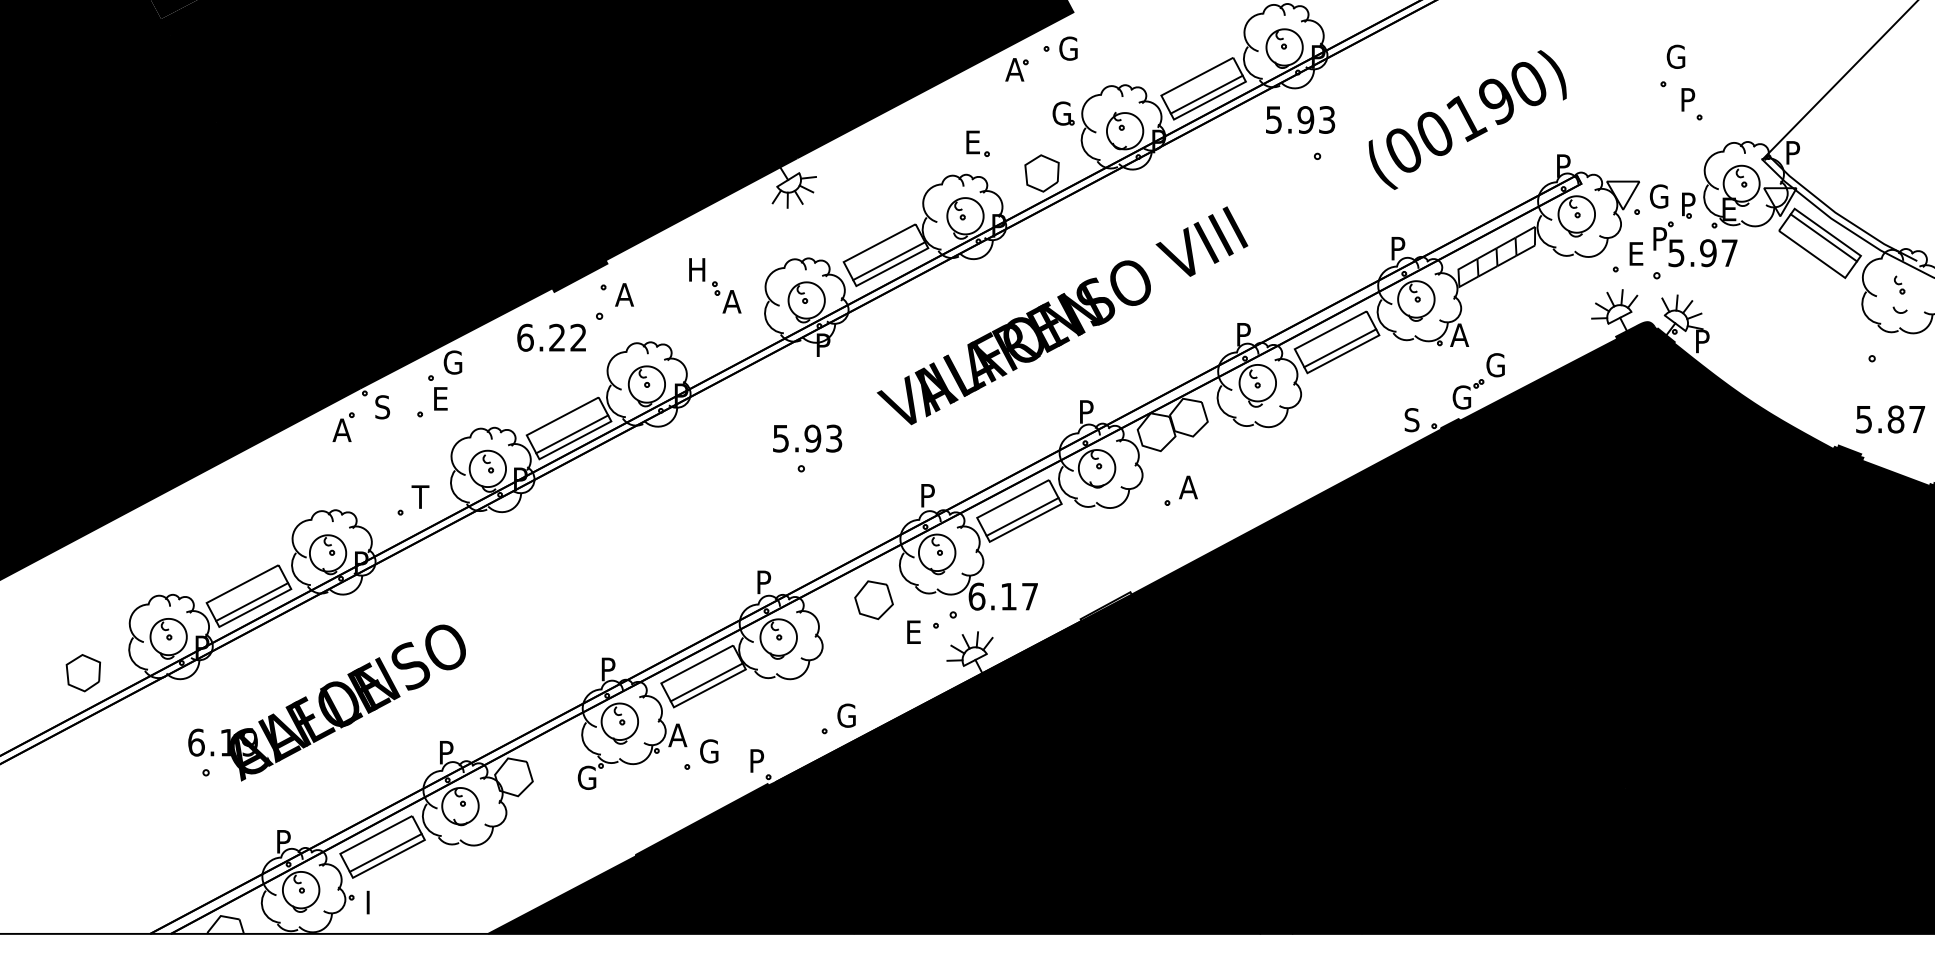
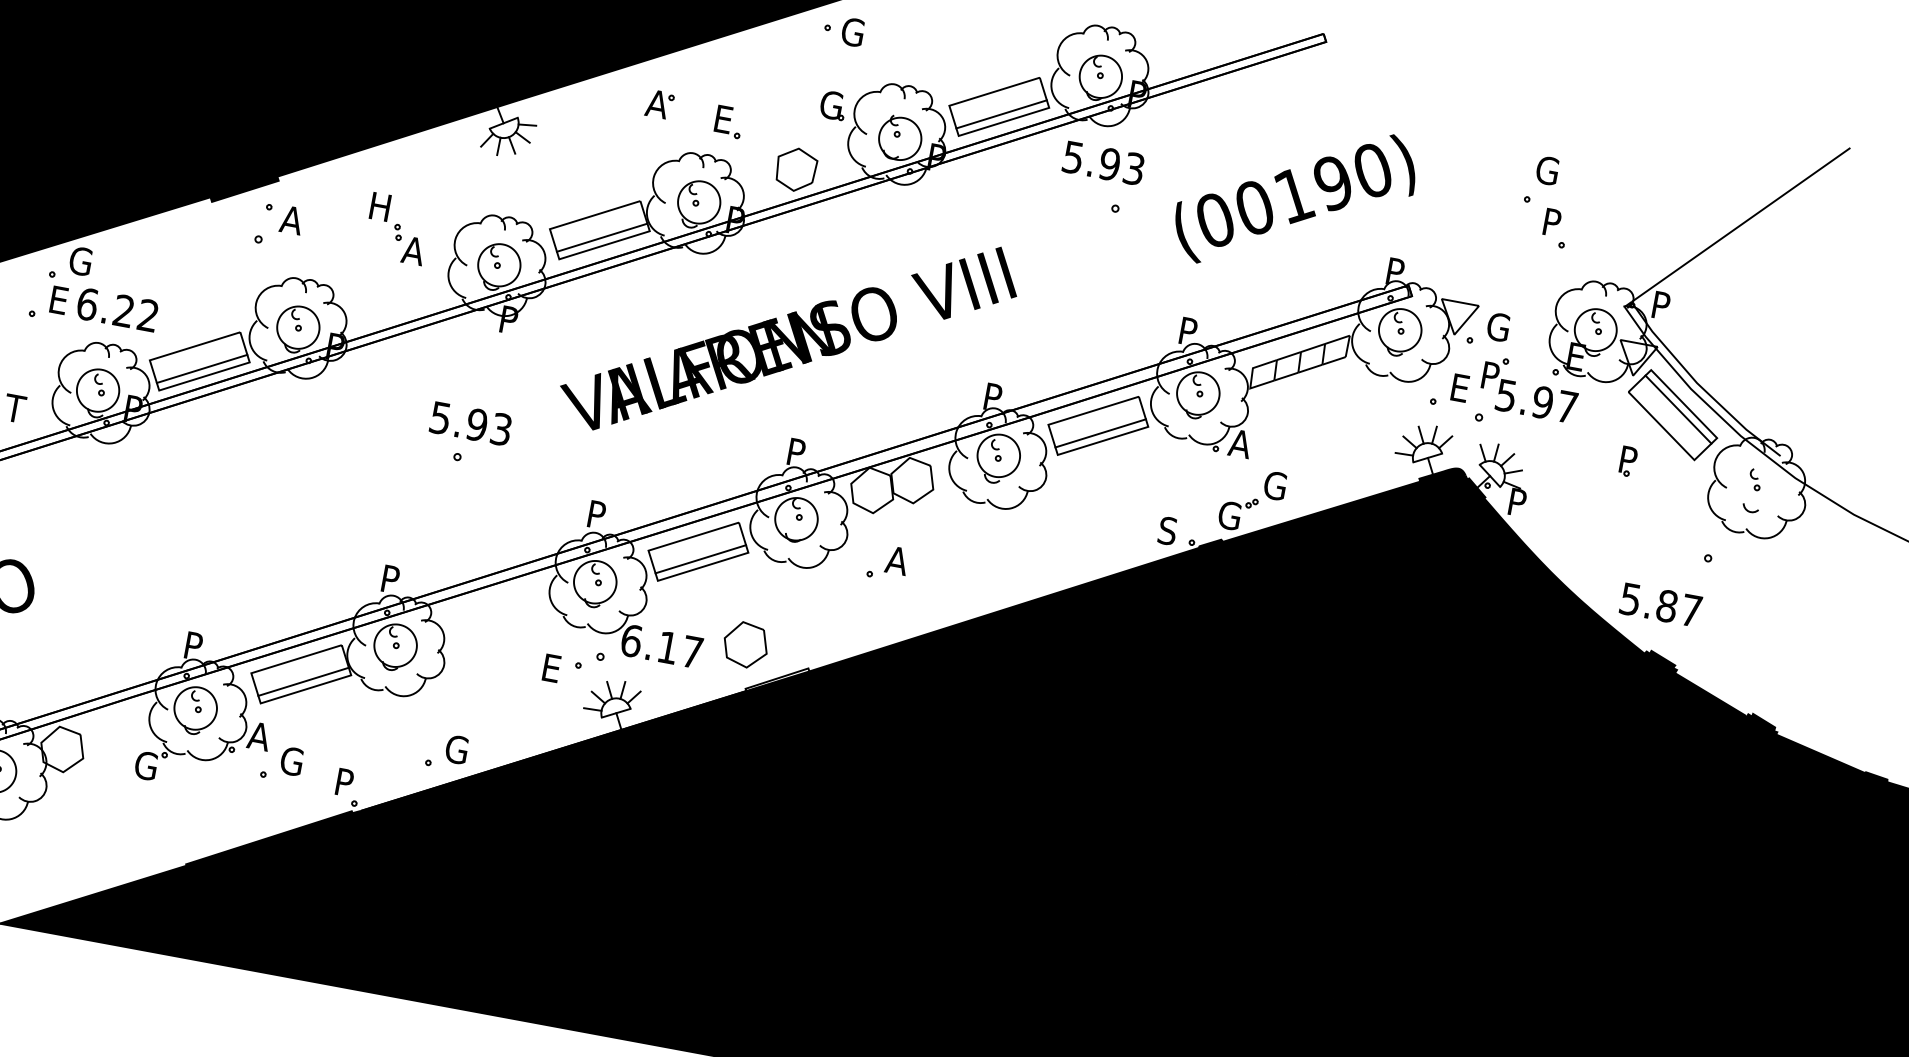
part: (1016, 69) -> (659, 104), moved
part: (1688, 205) -> (1628, 461), moved
text: (551, 337) -> (117, 309), moved
text: (1890, 419) -> (1660, 605), moved
part: (873, 600) -> (745, 645), moved

